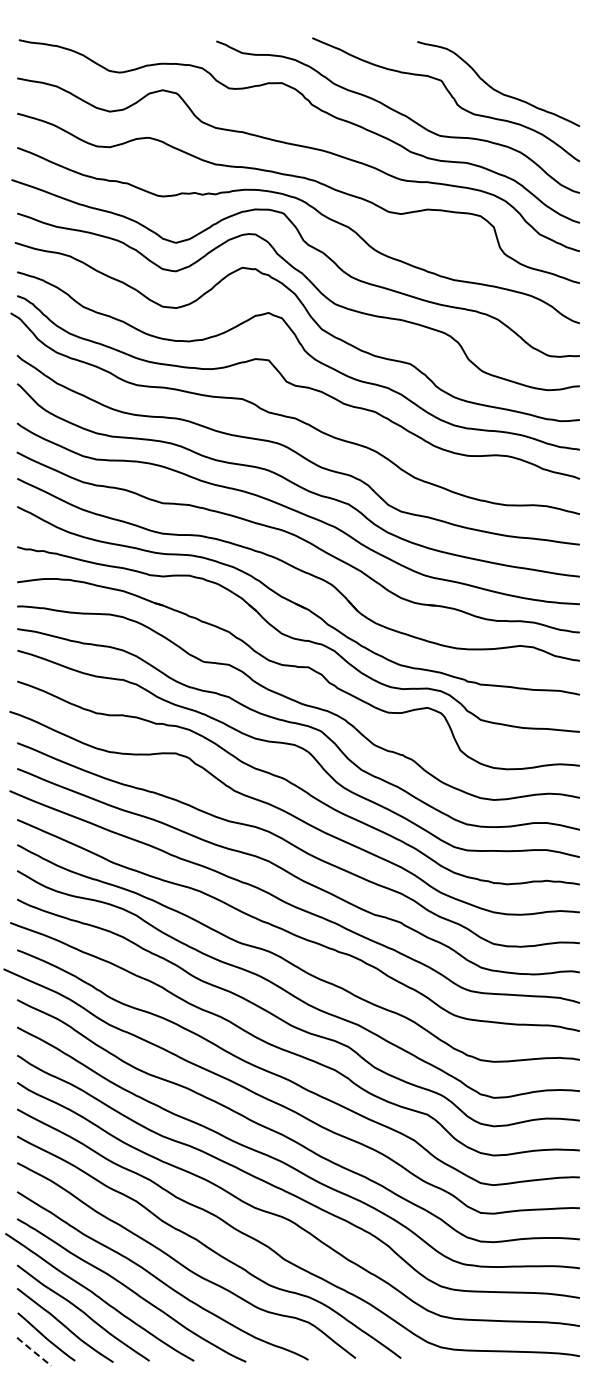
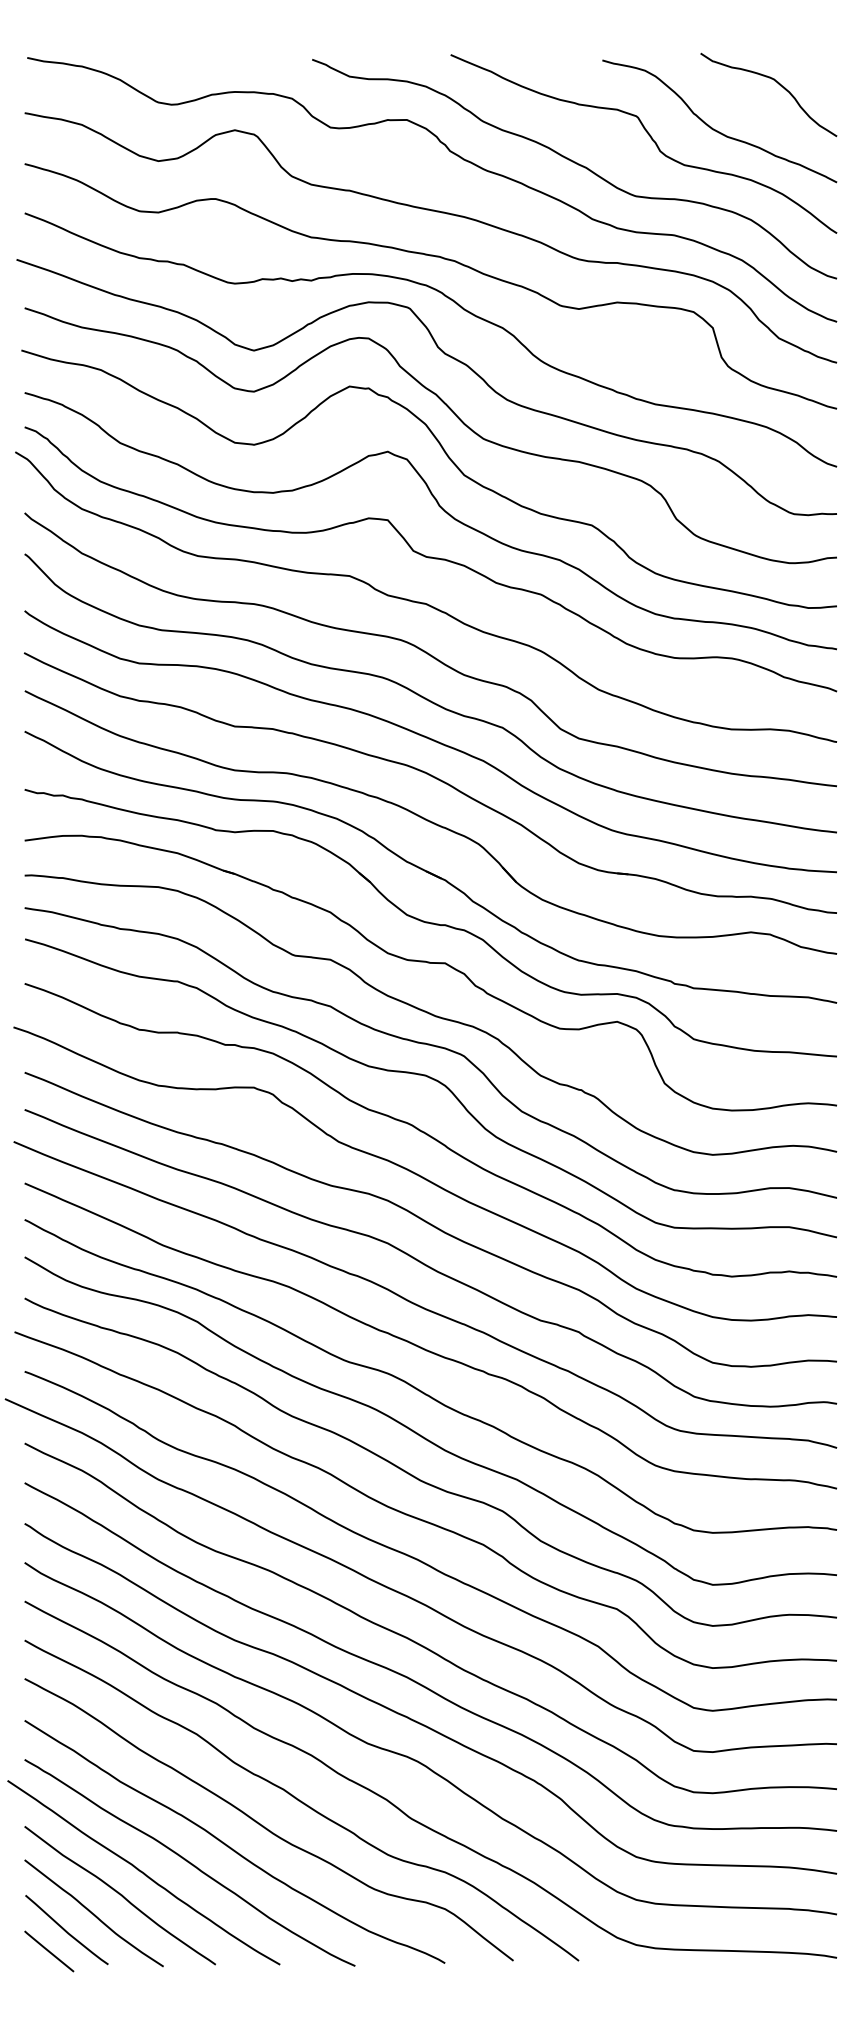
curve: (538, 58) -> (777, 84), added
line: (33, 1351) -> (48, 1951), dashed -> solid

